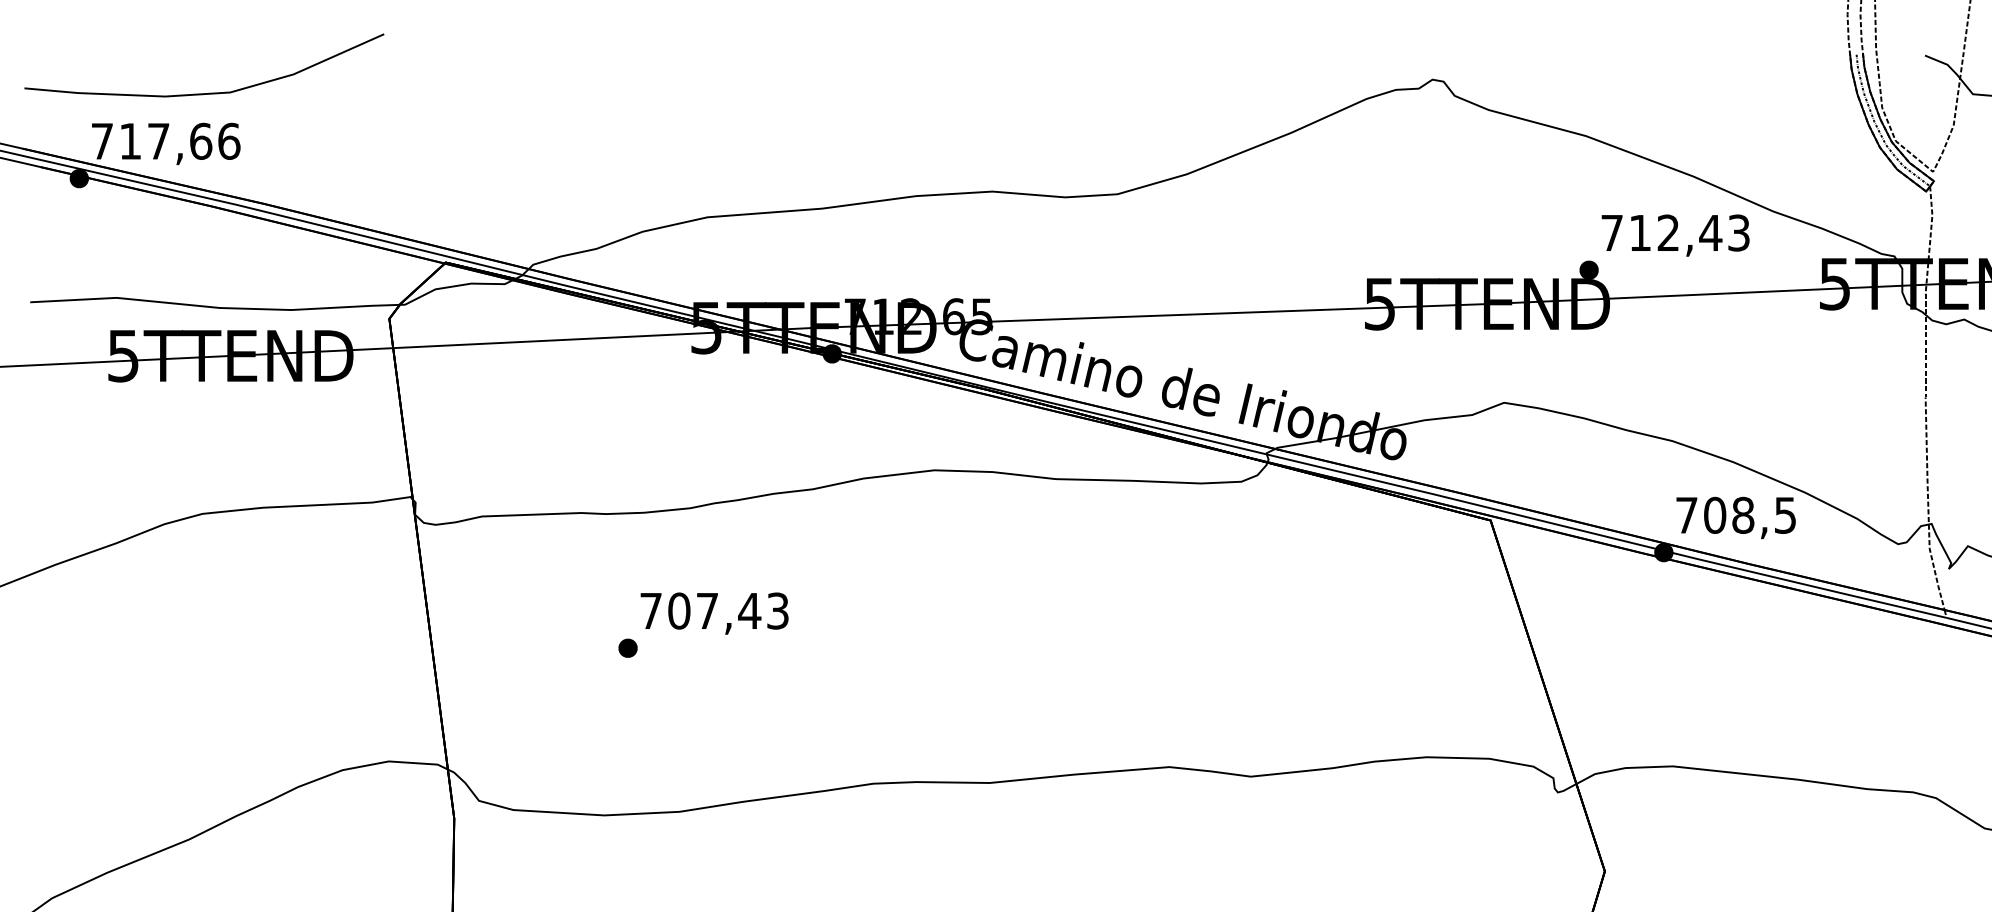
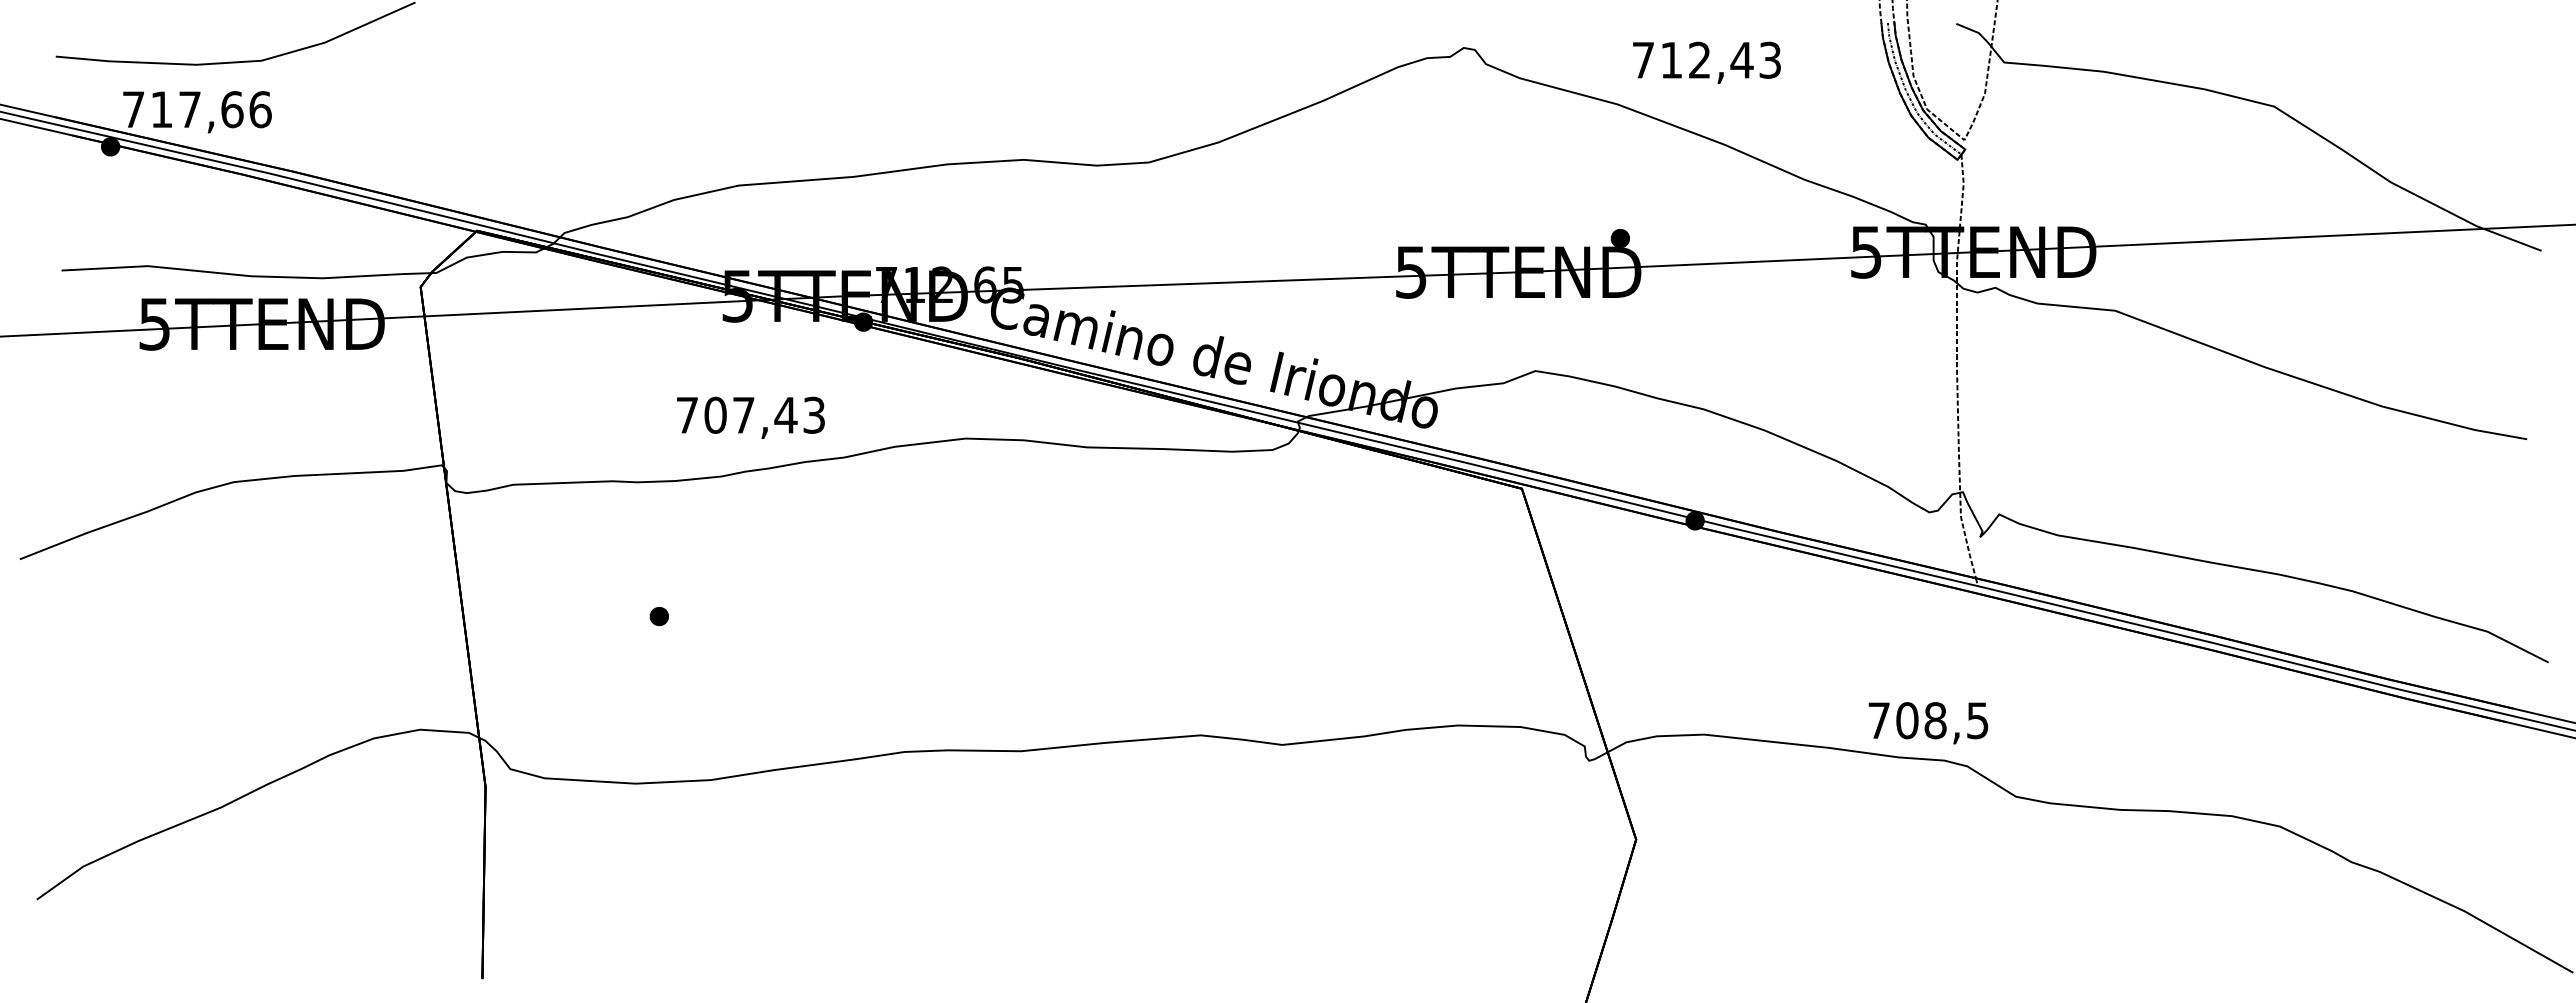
text: (1675, 235) -> (1706, 62), moved
text: (1736, 518) -> (1928, 723), moved
text: (714, 613) -> (750, 417), moved

